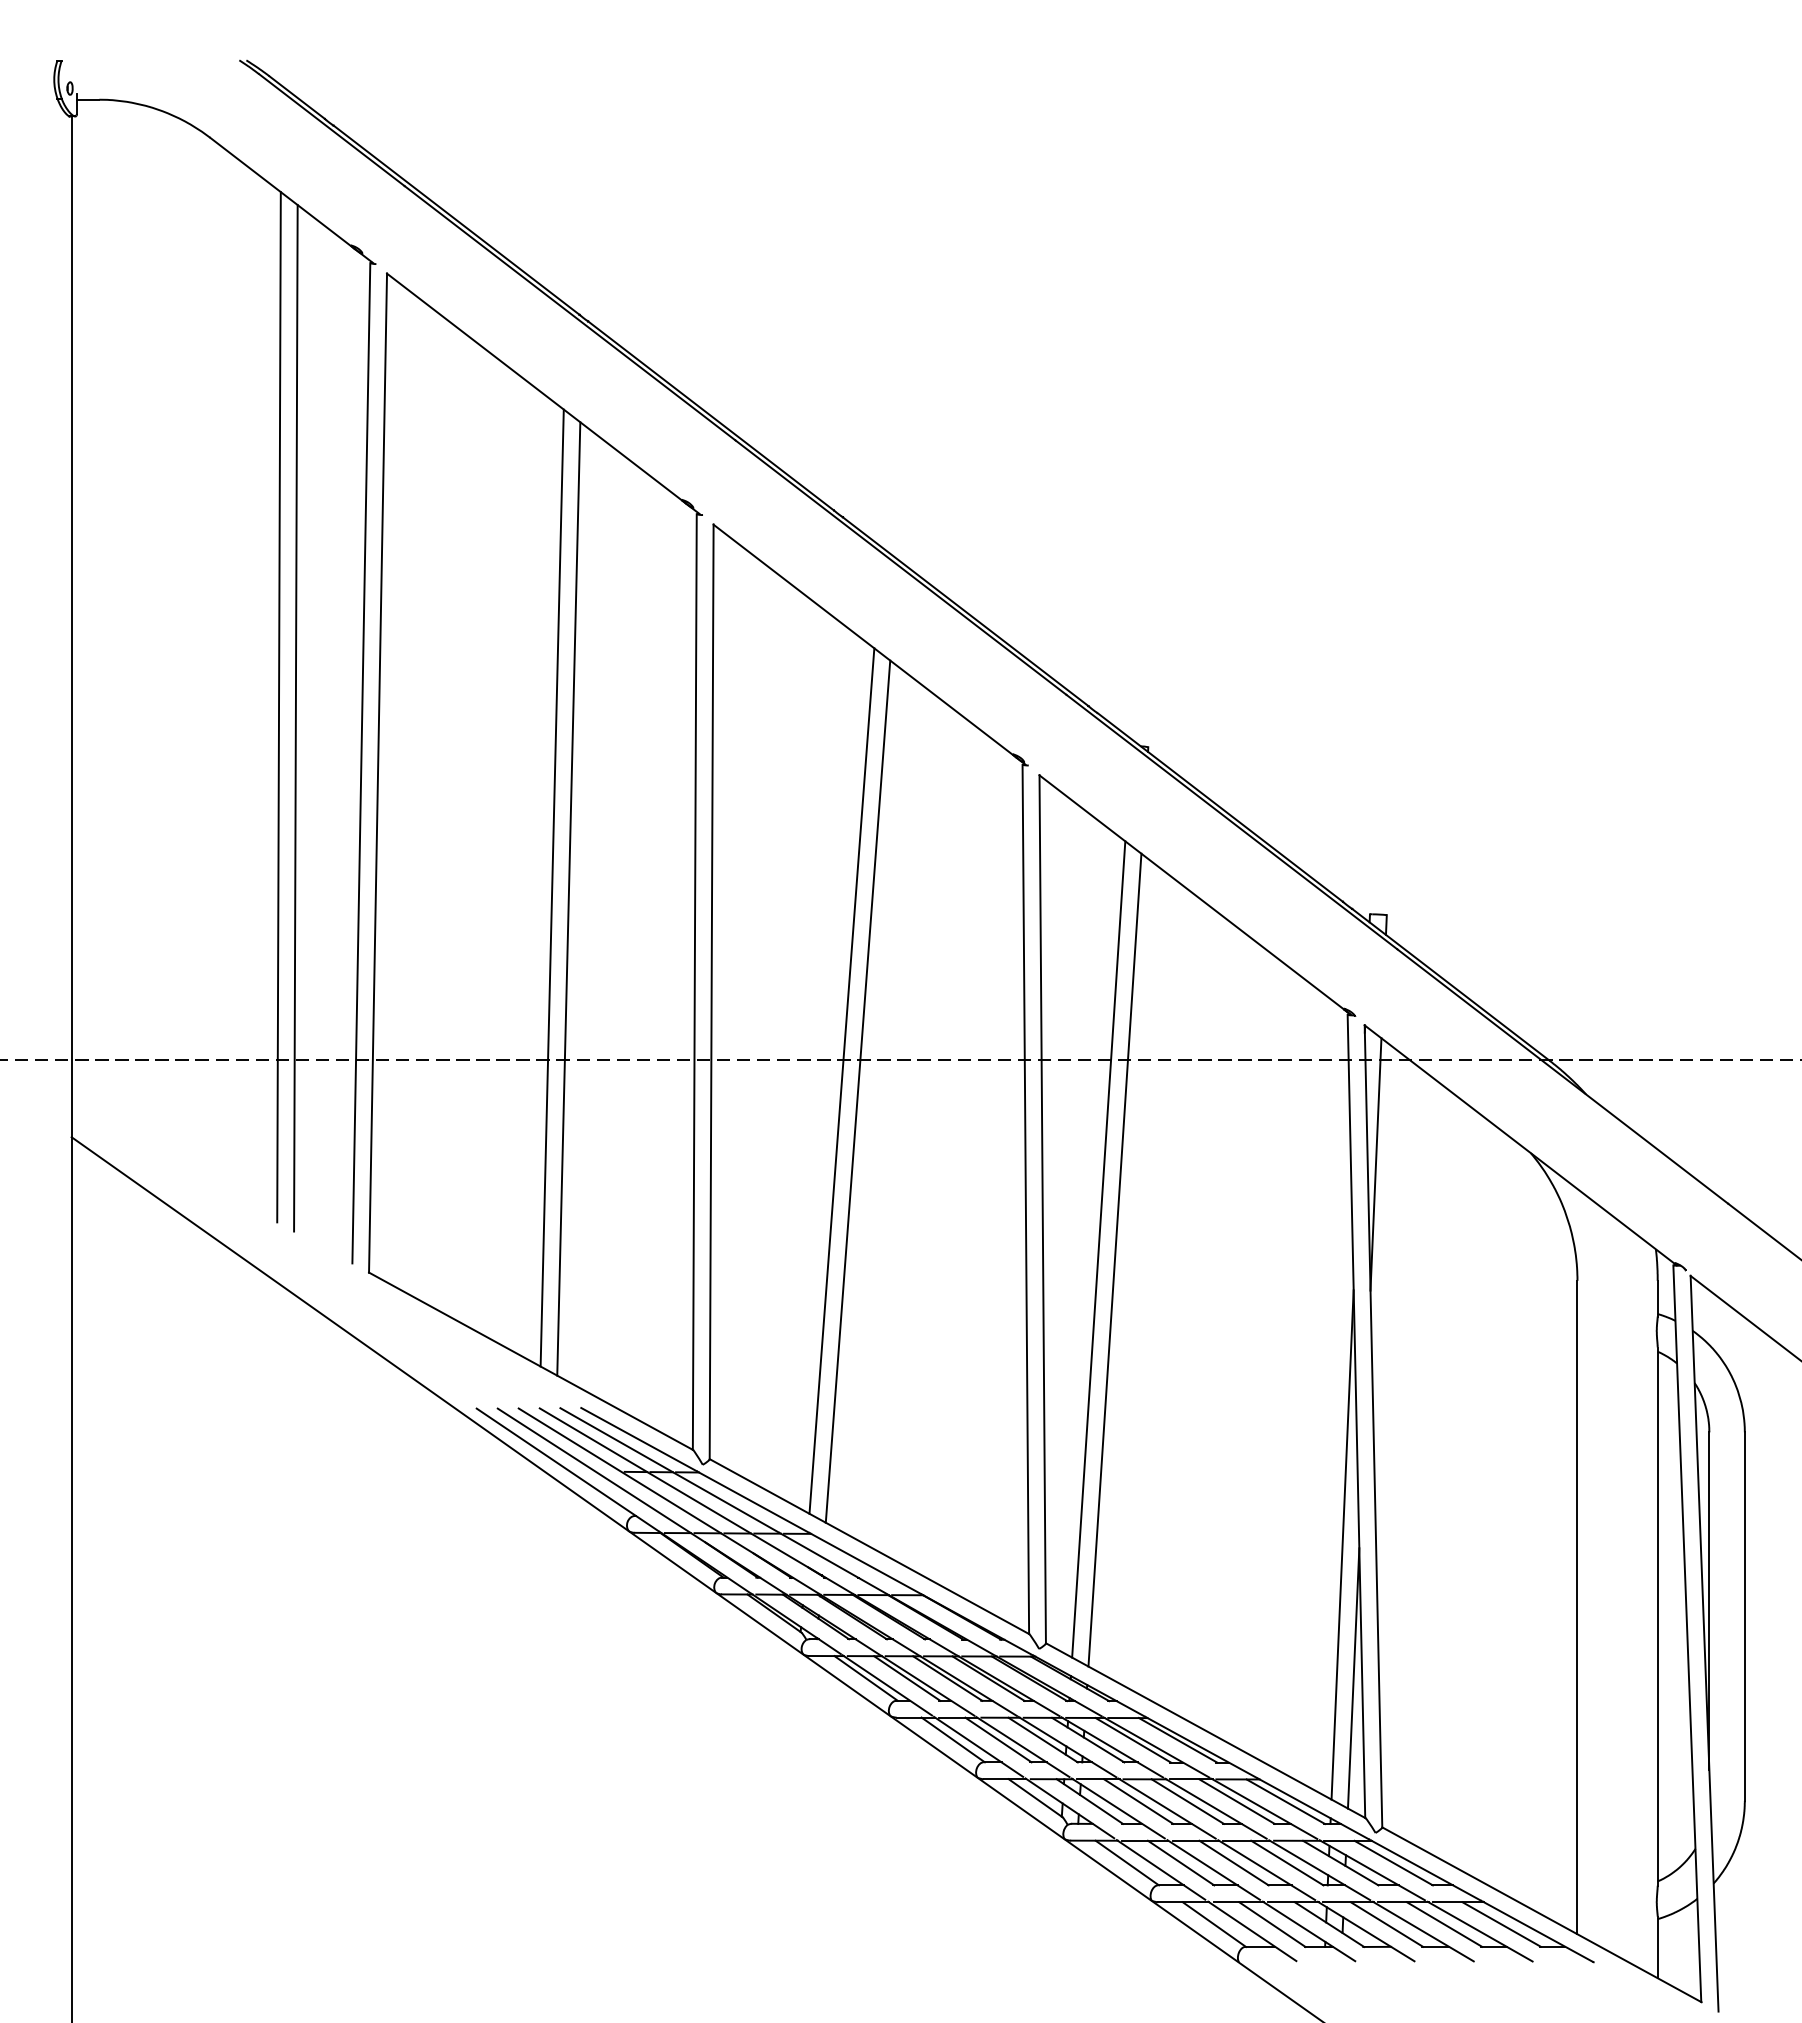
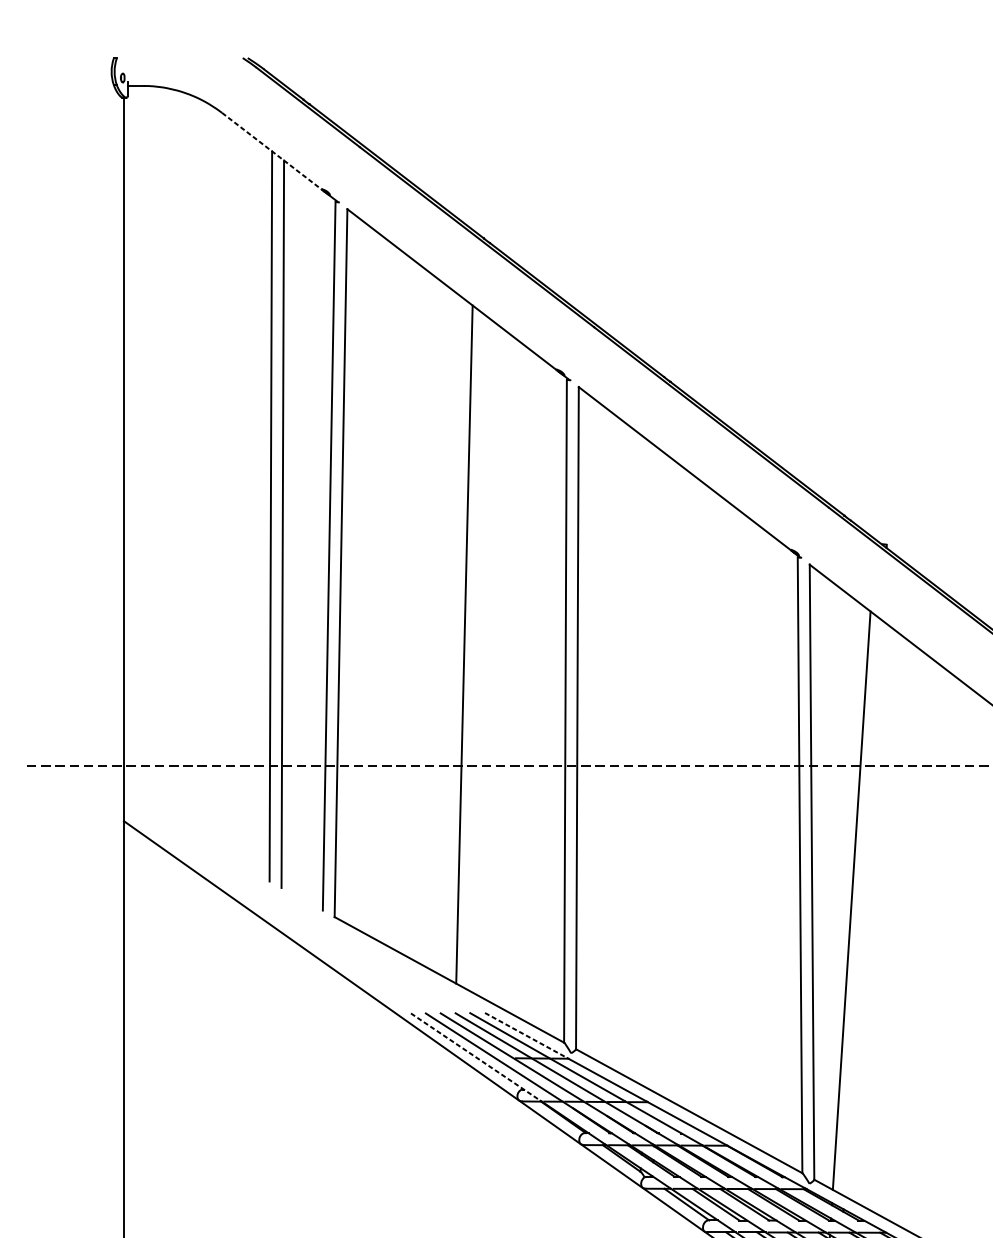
line: (282, 193) -> (273, 152), solid -> dashed
line: (568, 898) -> (475, 651), removed
line: (841, 1080) -> (669, 780), removed
line: (857, 1091) -> (680, 788), removed
line: (1114, 1259) -> (862, 907), removed
line: (638, 1439) -> (525, 1035), solid -> dashed
line: (567, 1469) -> (475, 1056), solid -> dashed

